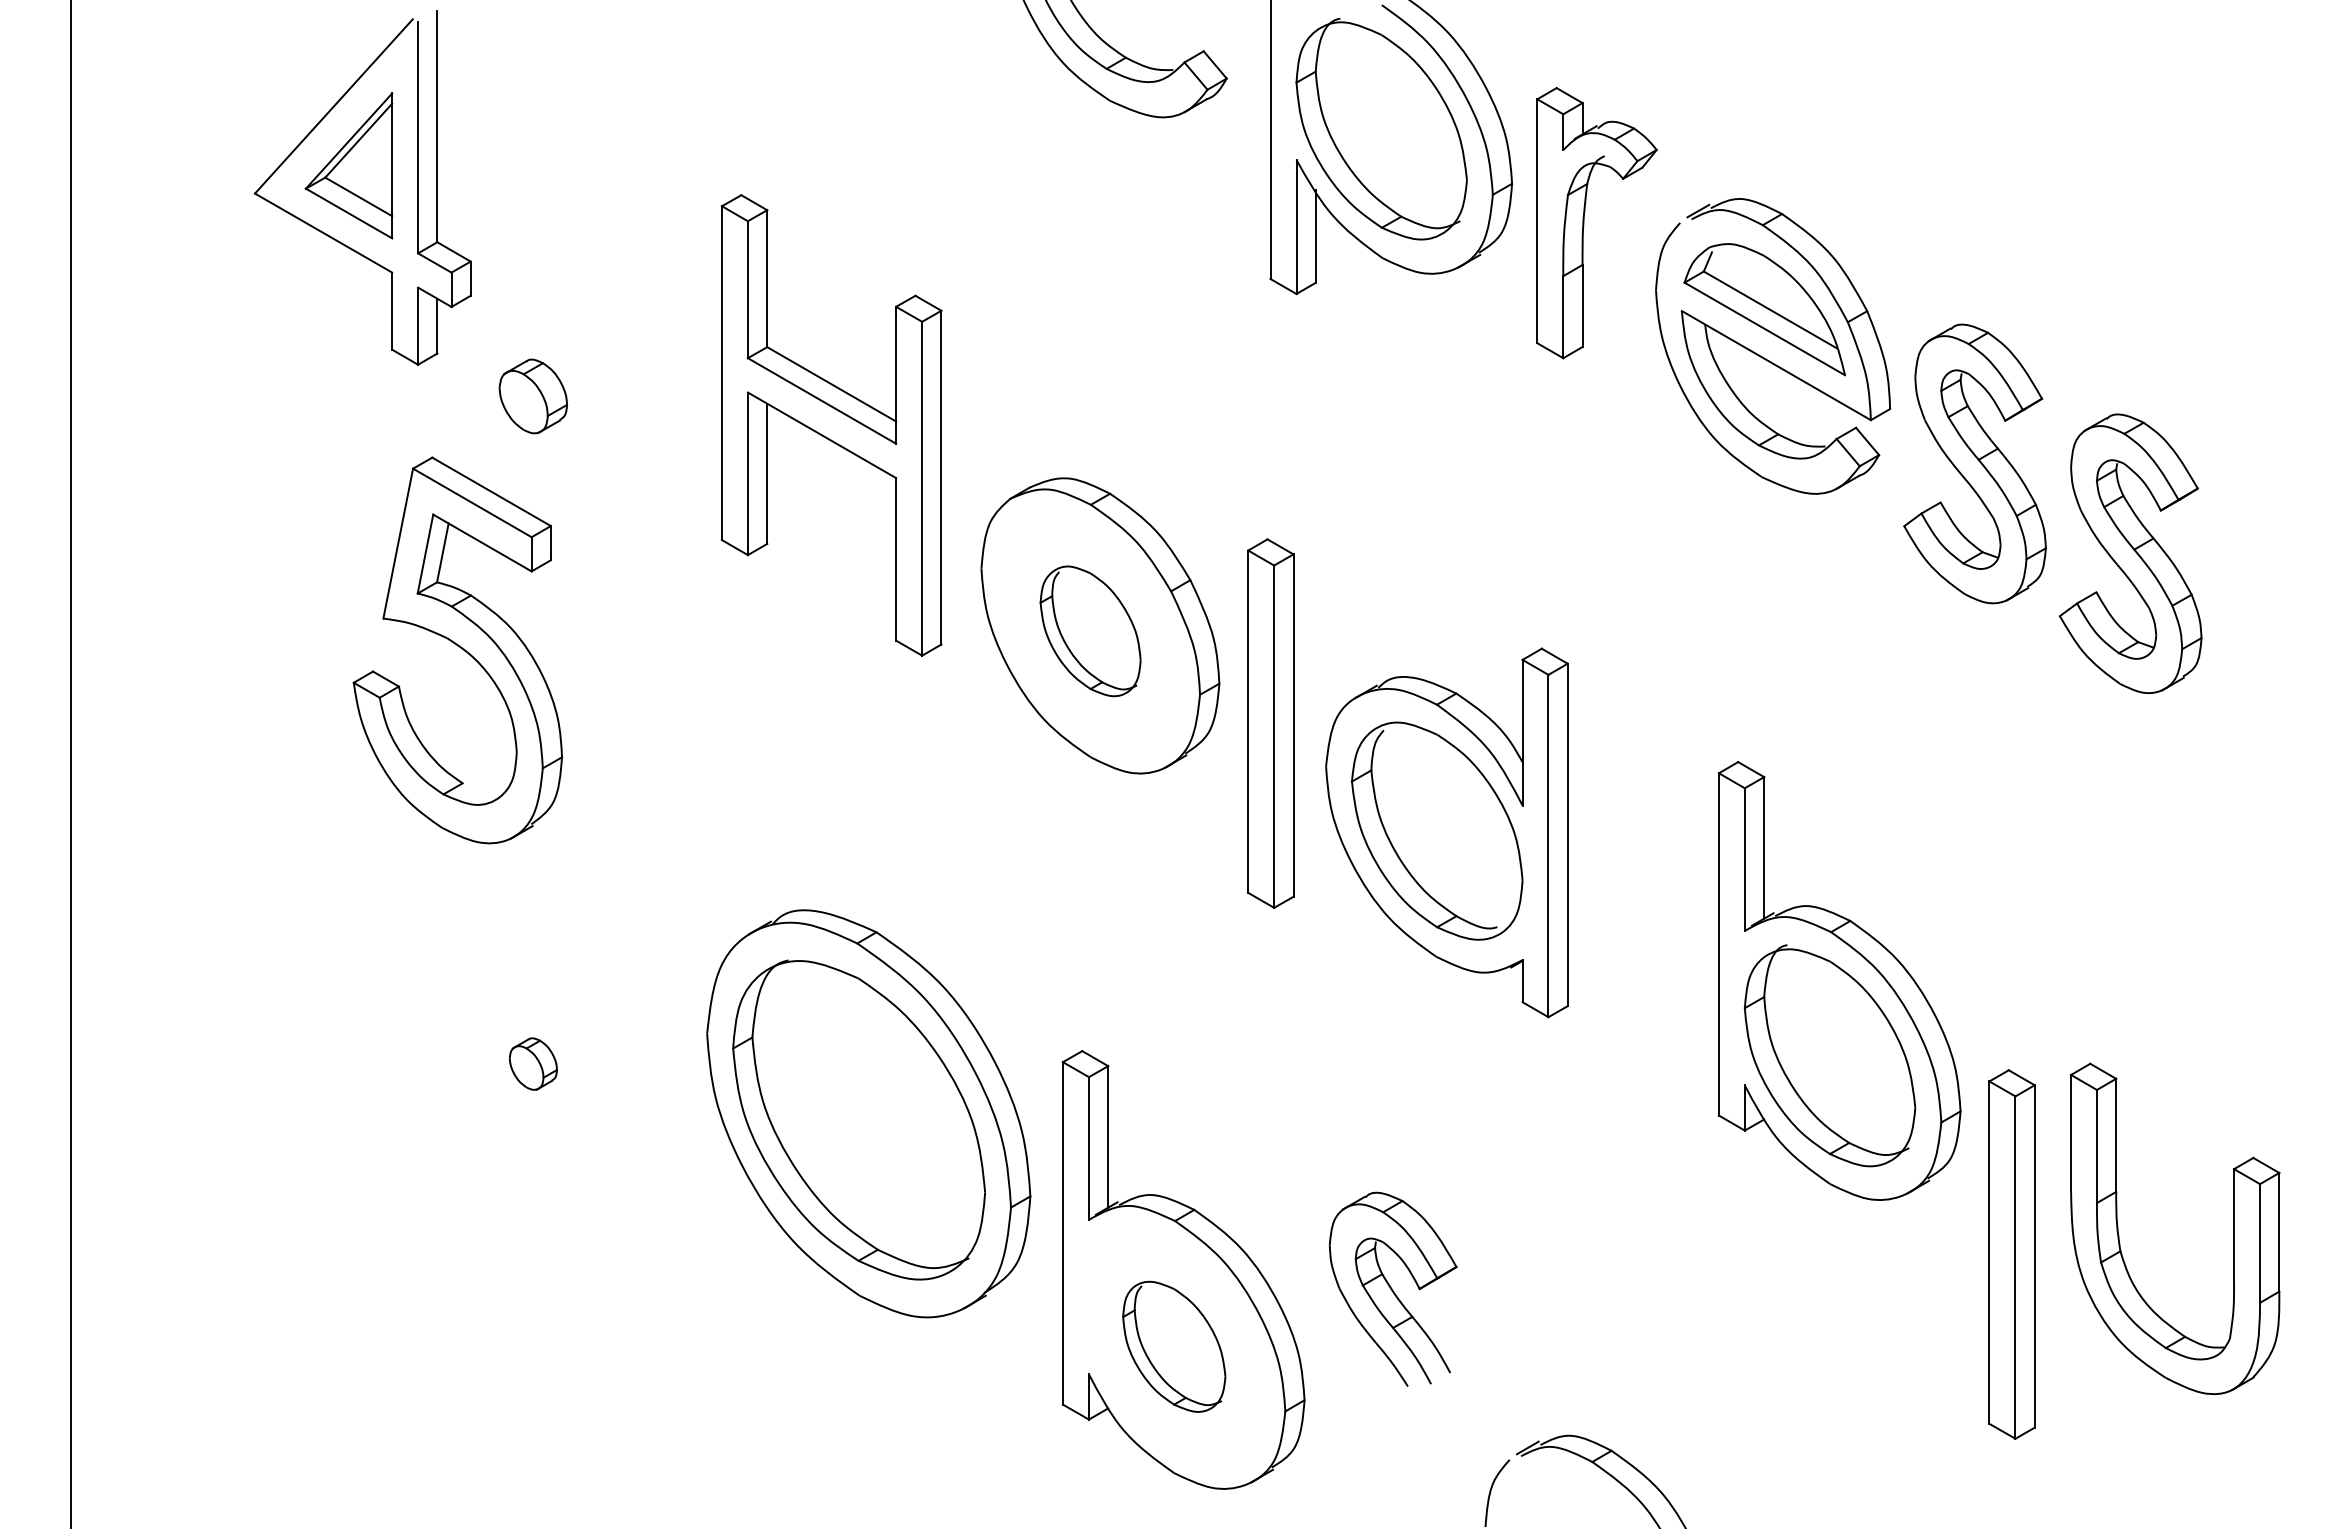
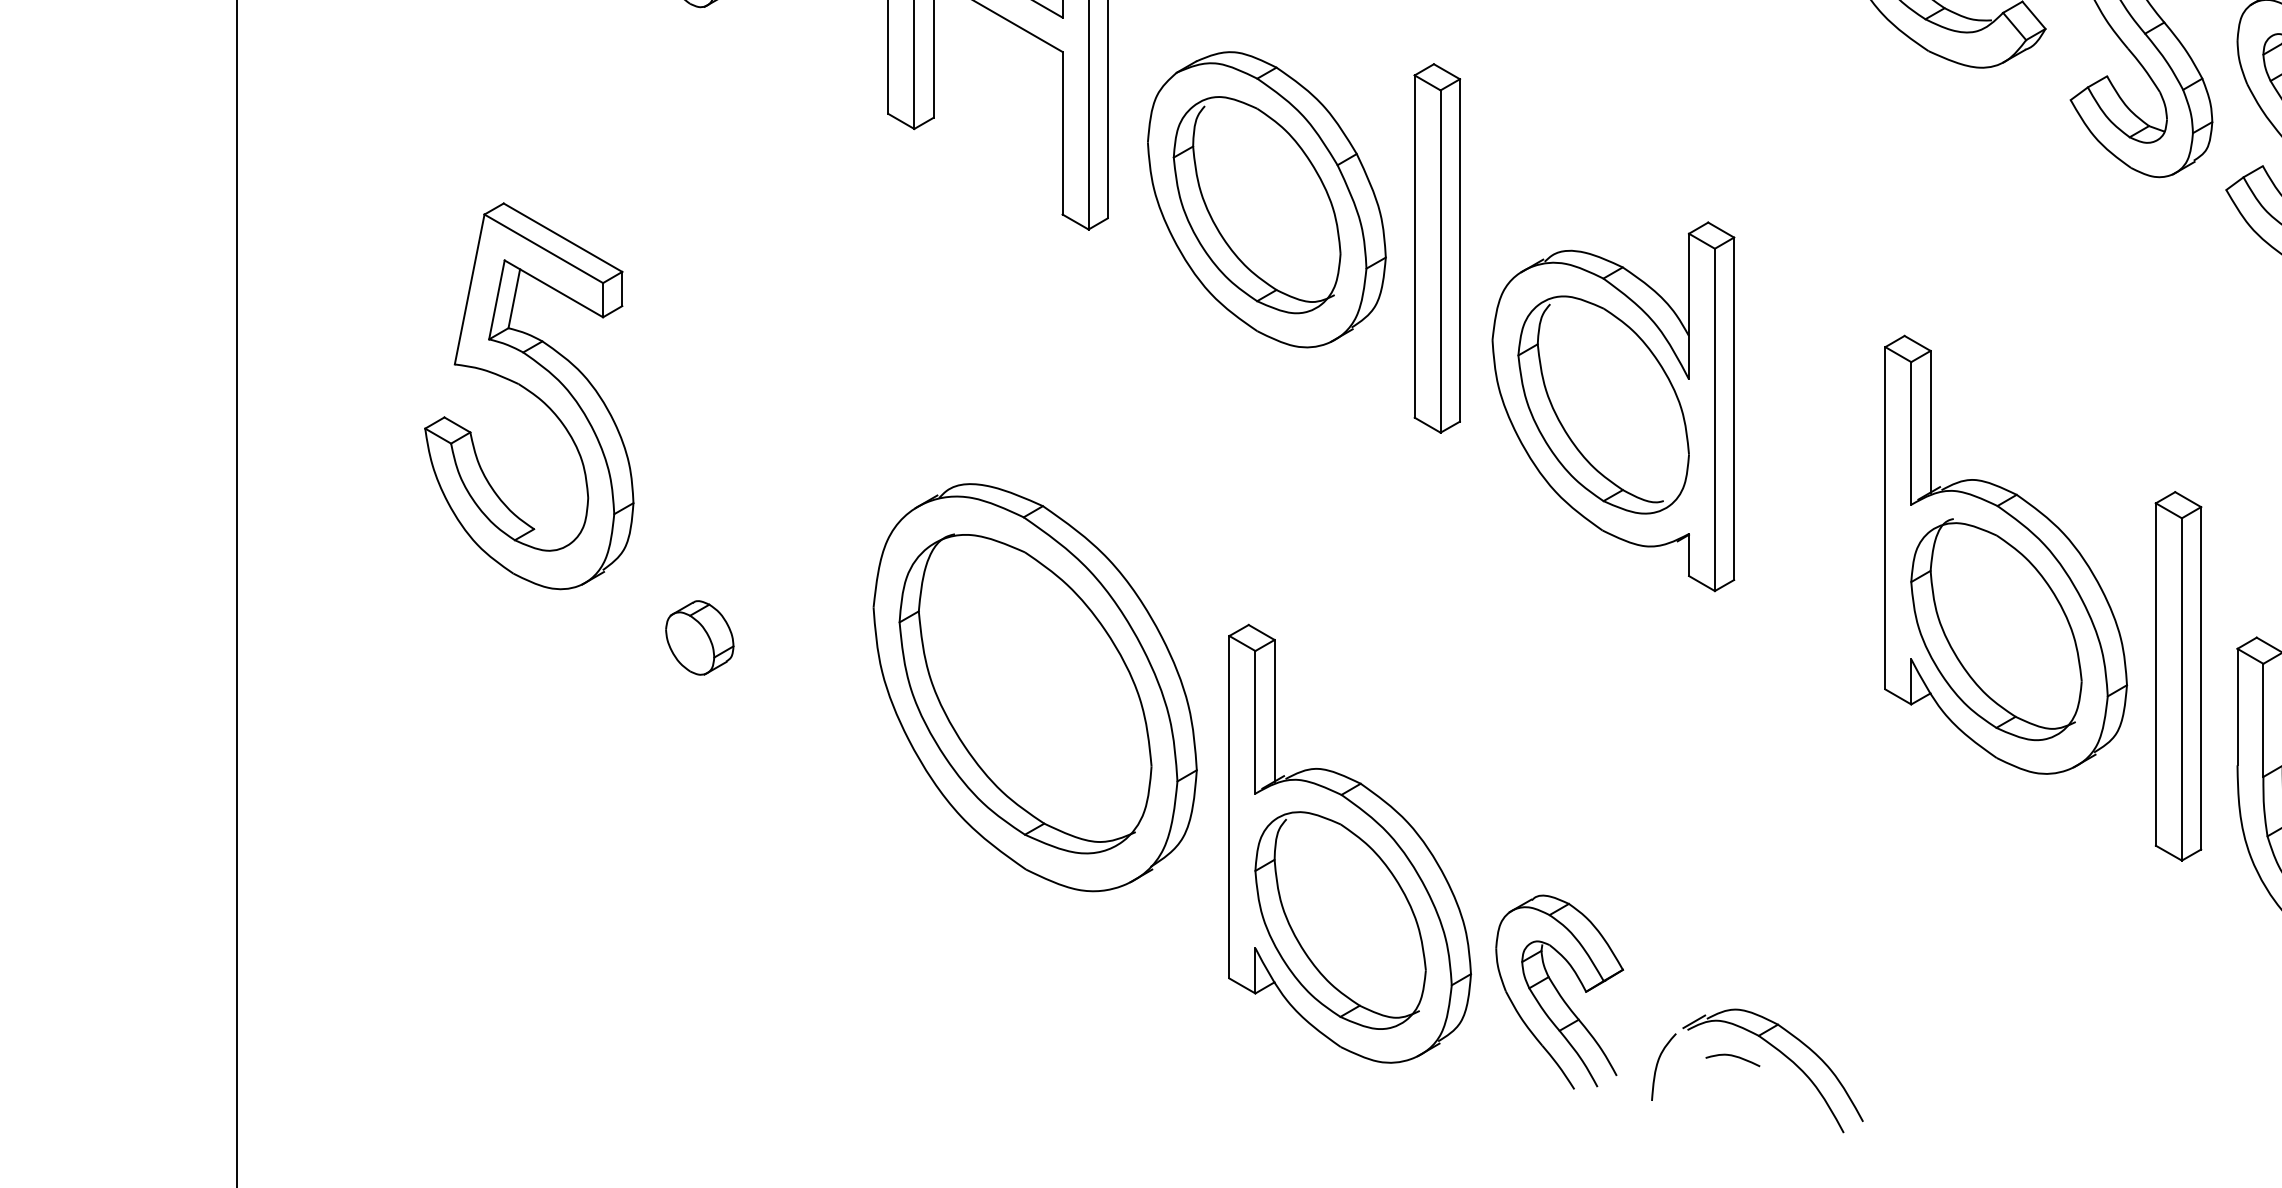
part: (1090, 631) -> (1256, 205), size x1.67
part: (457, 650) -> (528, 396), moved
part: (1270, 723) -> (1436, 248), moved
part: (533, 1063) -> (699, 637), size x1.43
part: (2011, 1254) -> (2177, 676), moved
part: (1392, 1288) -> (1558, 991), moved
part: (1174, 1346) -> (1340, 920), size x1.67
curve: (1567, 1483) -> (1733, 1057), added

